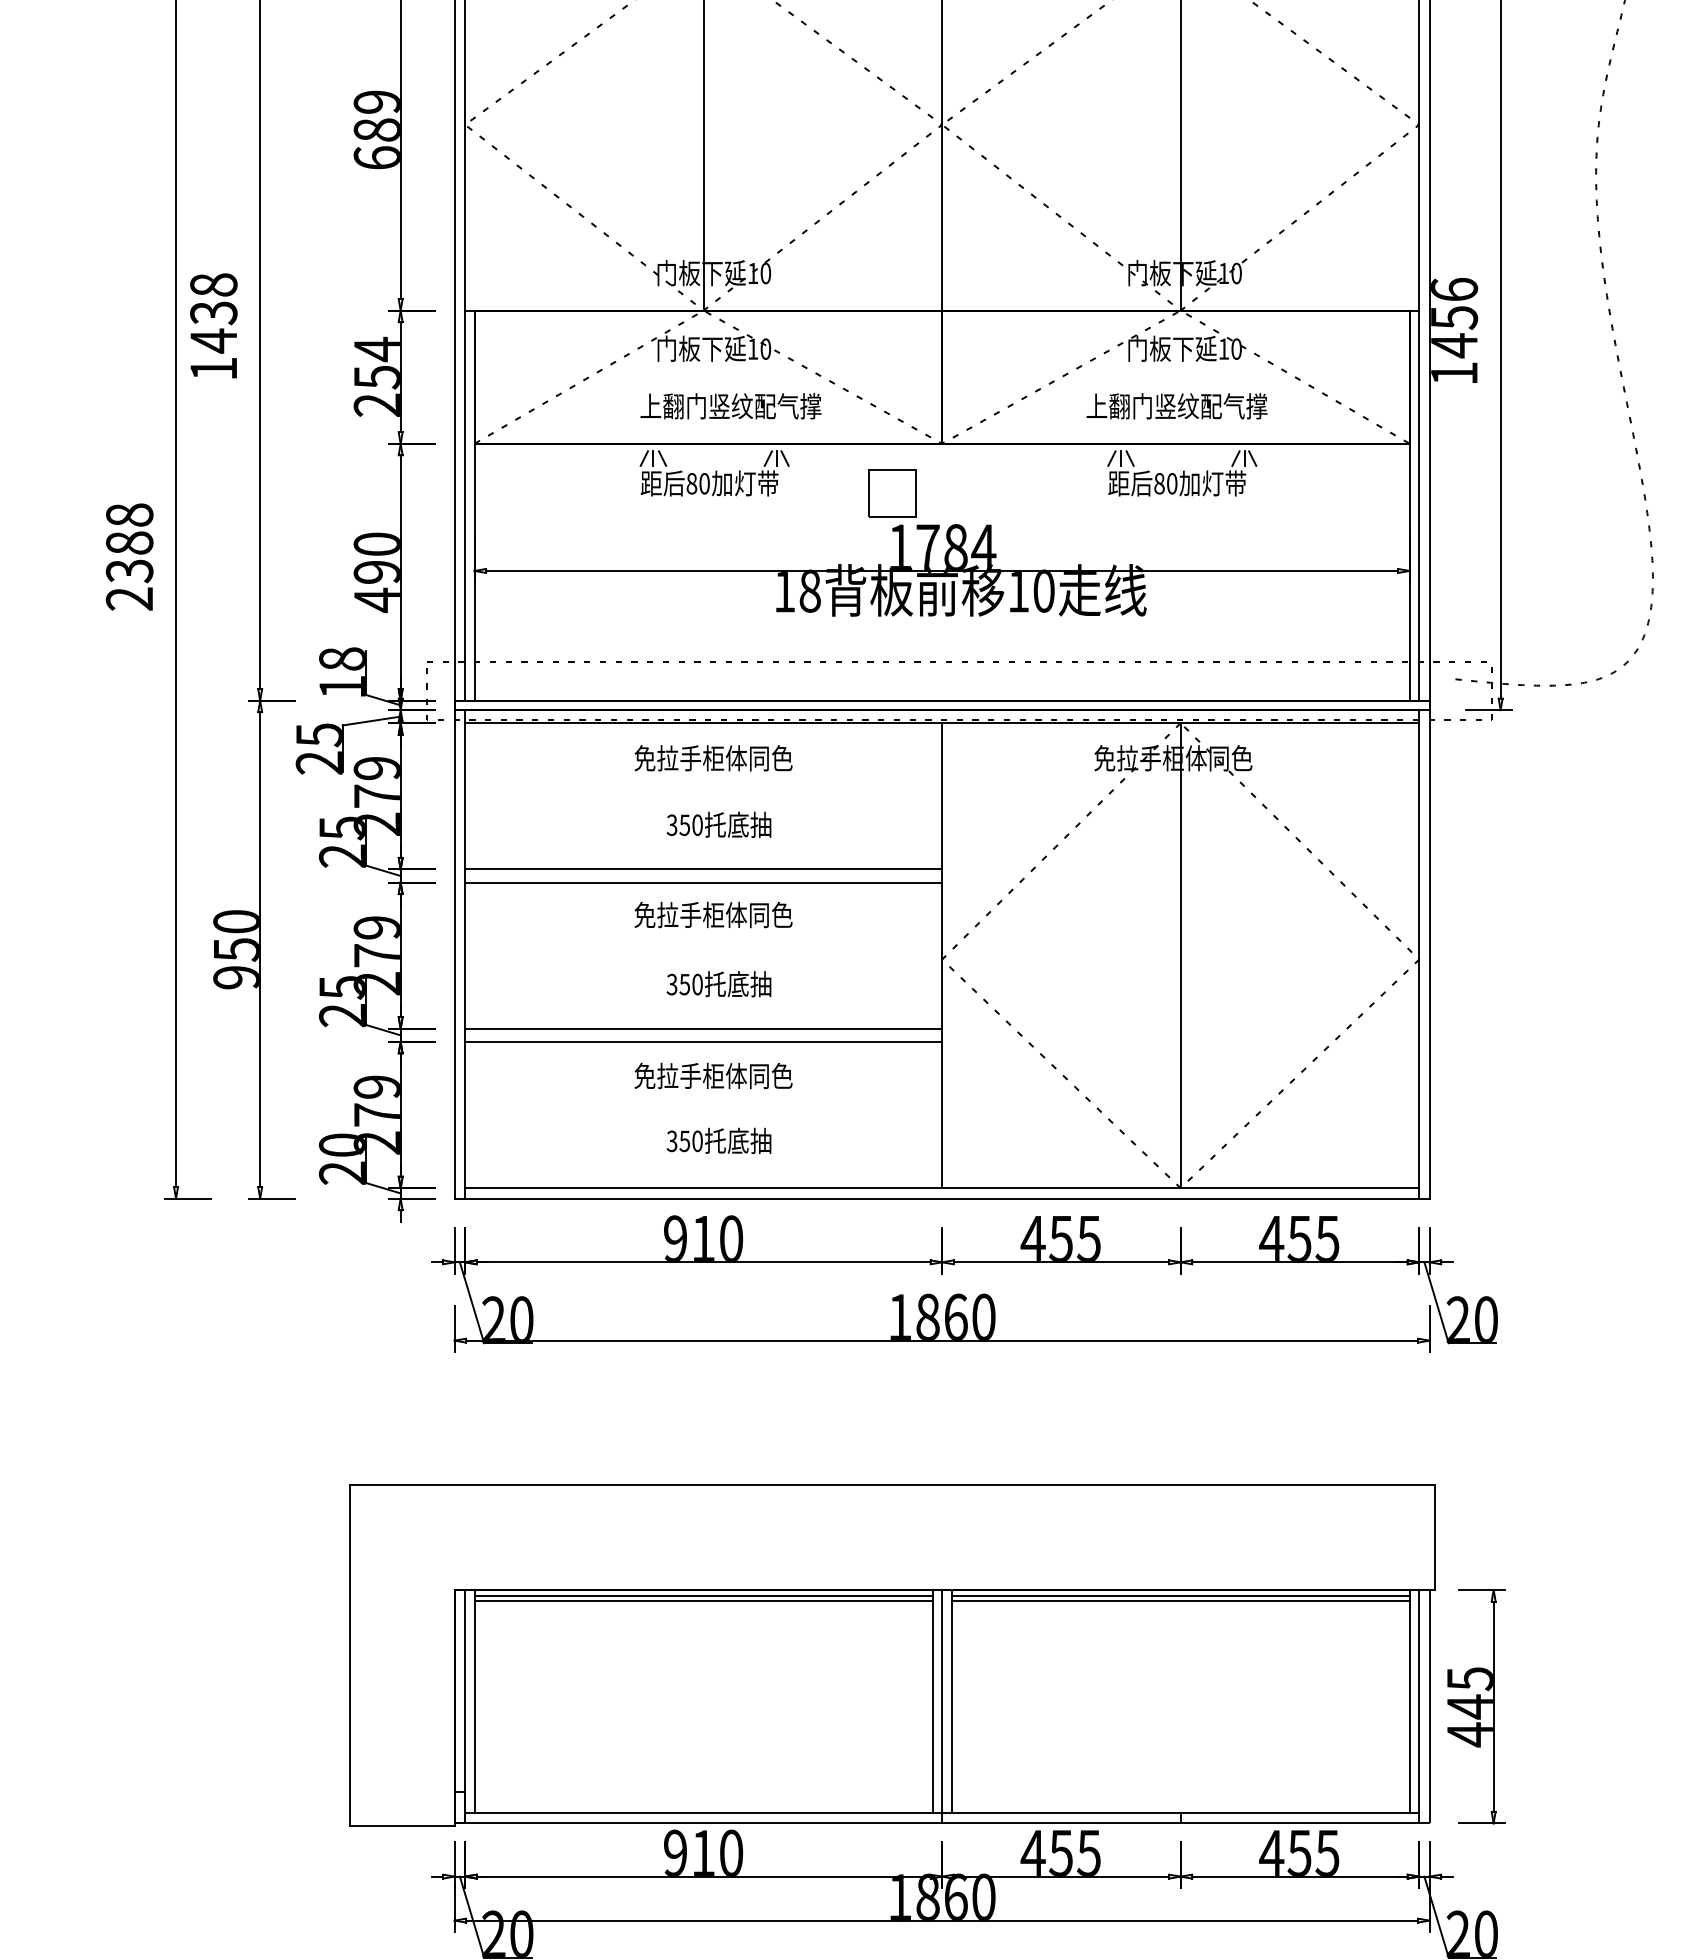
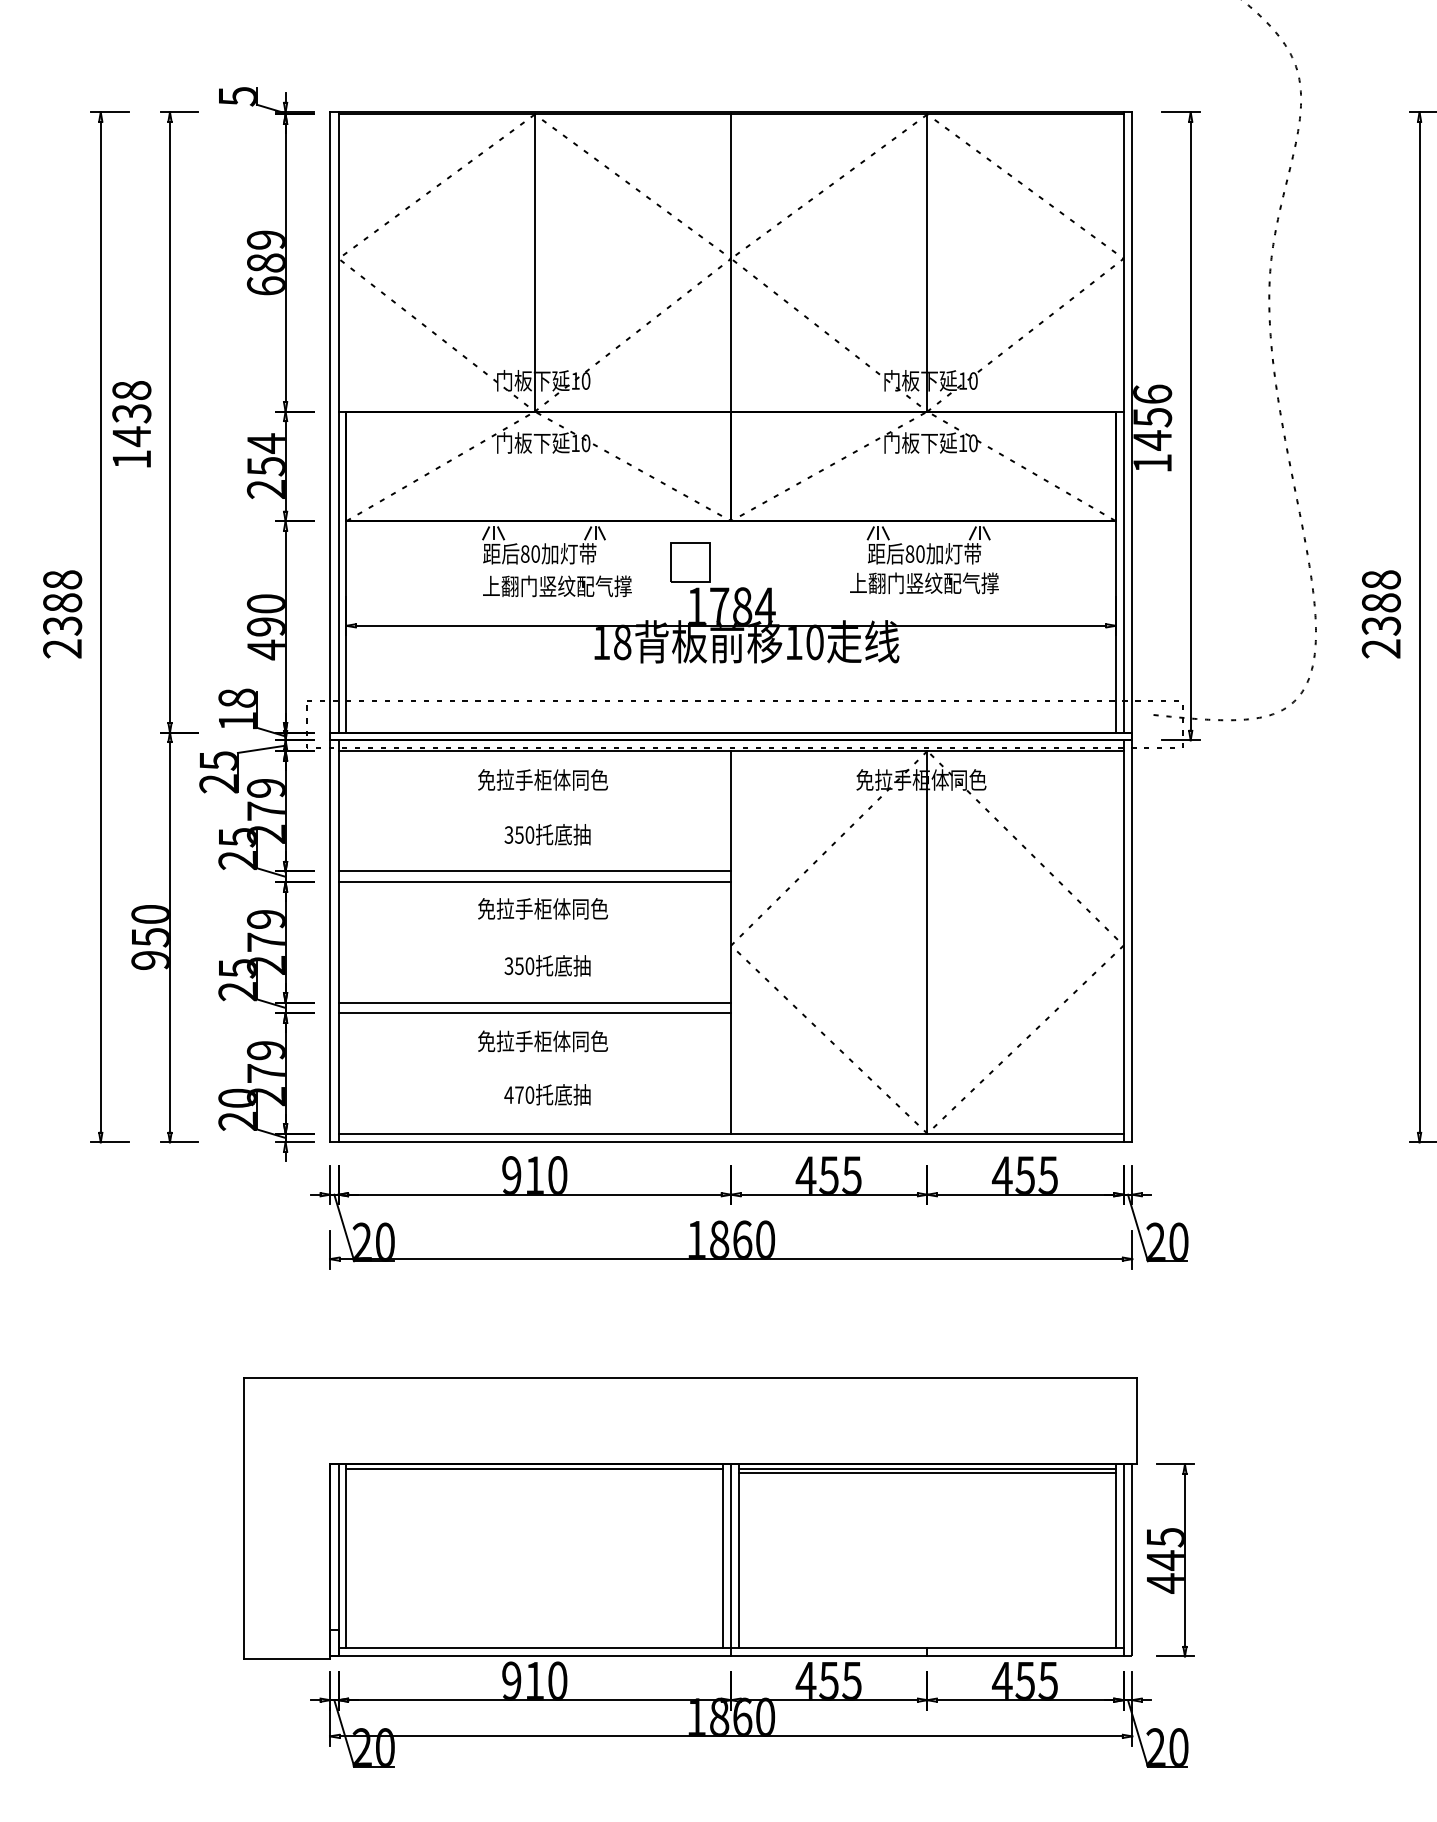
text: (731, 406) -> (557, 586), moved
text: (1177, 406) -> (924, 583), moved
text: (677, 1140) -> (513, 1094), 350 -> 470
line: (703, 1601) -> (534, 1473), removed

